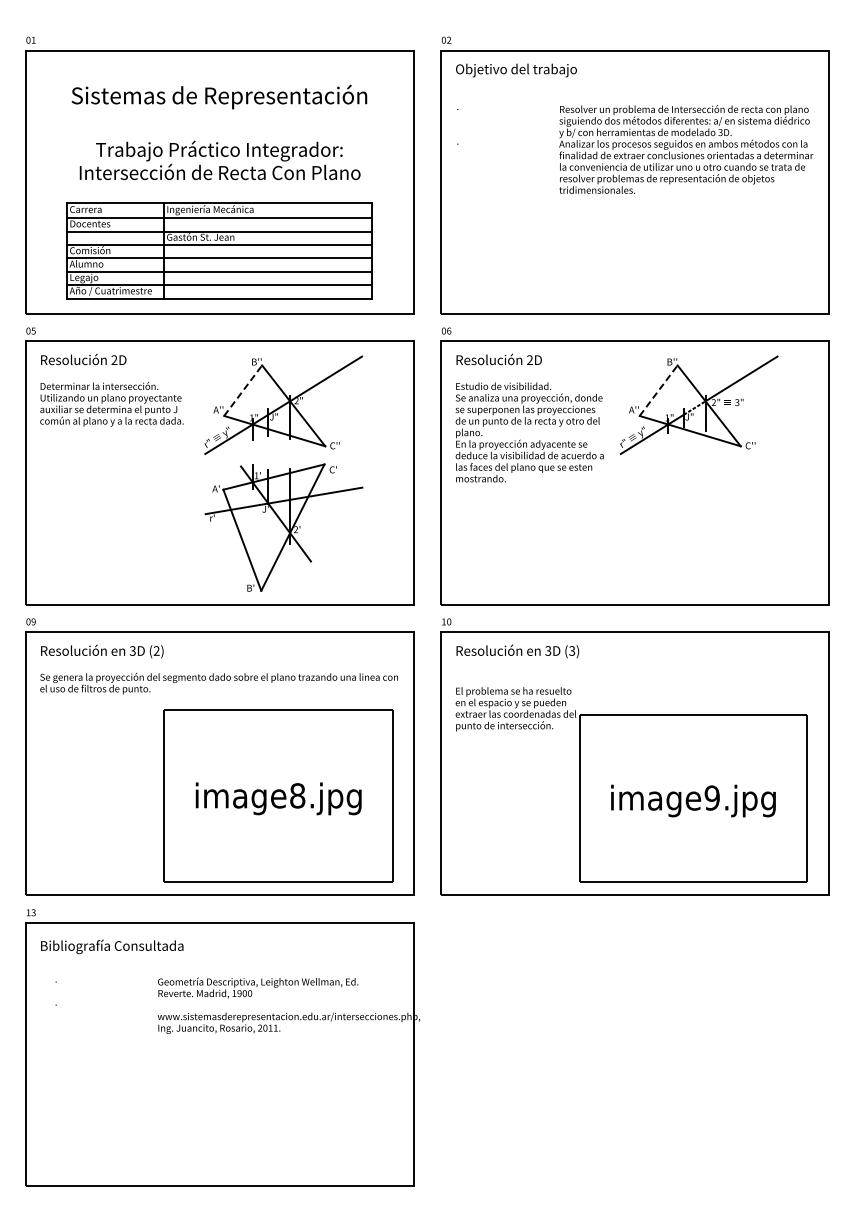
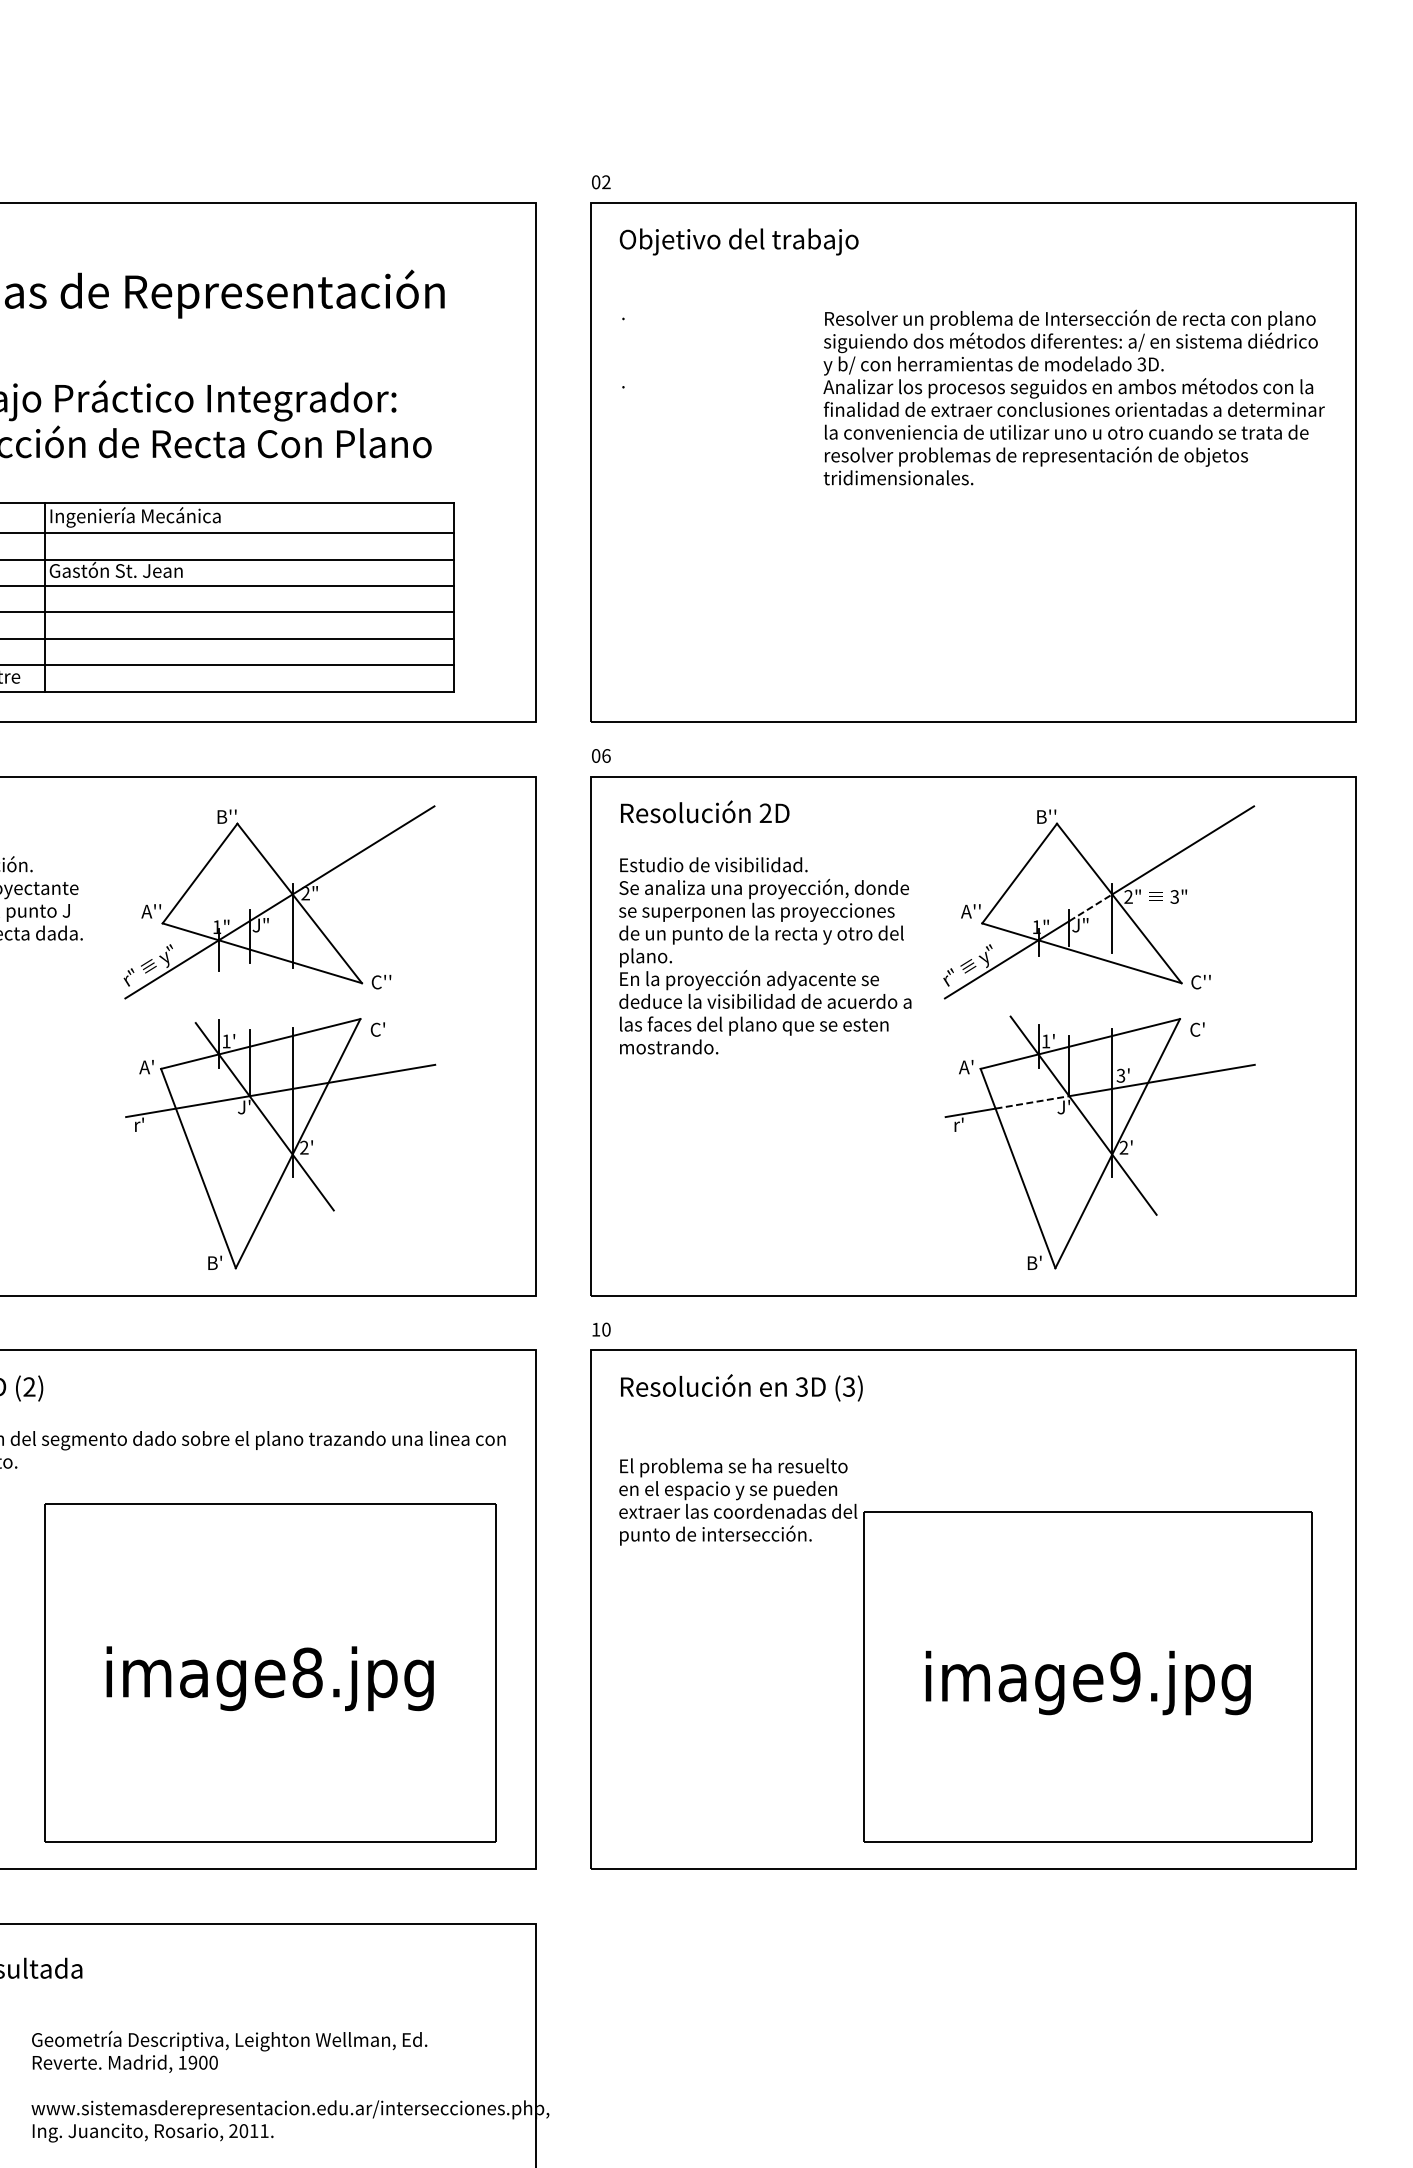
line: (243, 390) -> (200, 873), dashed -> solid
line: (658, 390) -> (1019, 873), dashed -> solid
part: (699, 526) -> (1100, 1141), added

